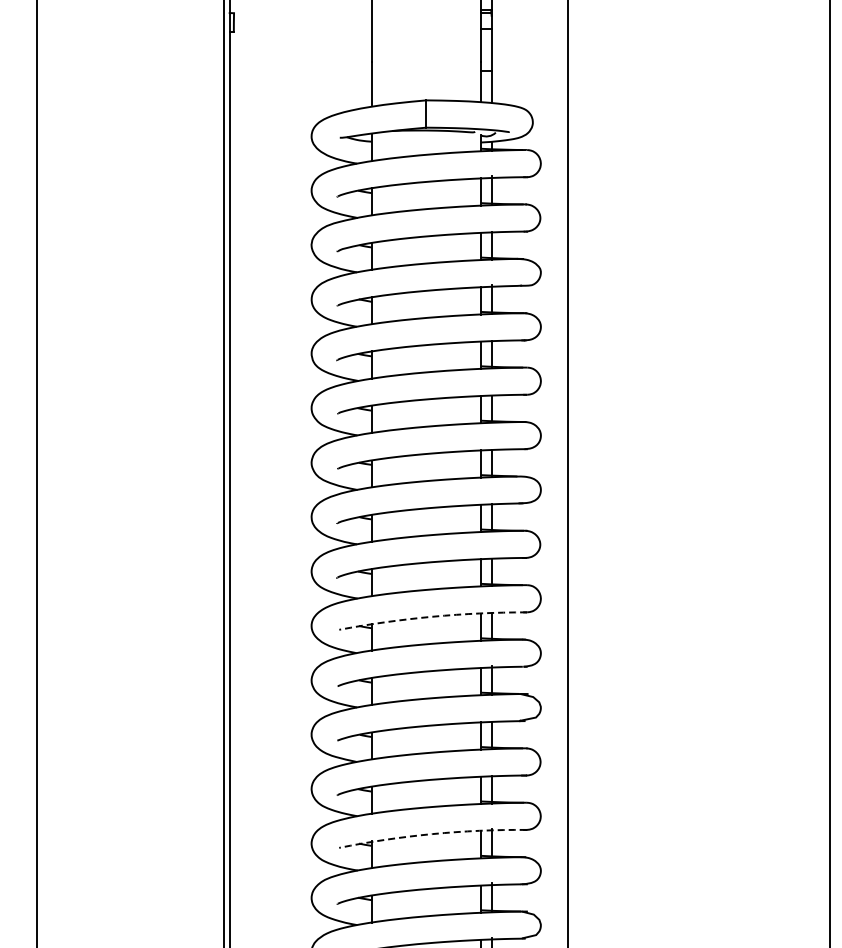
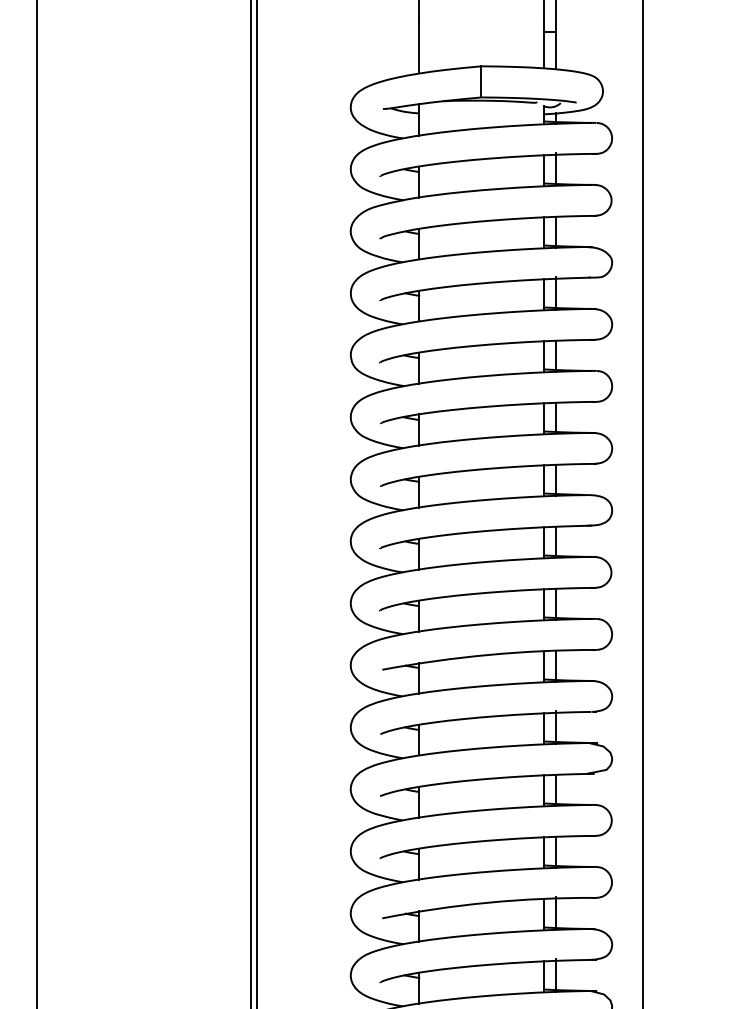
arc: (432, 616) -> (488, 654), dashed -> solid
arc: (432, 834) -> (488, 903), dashed -> solid

